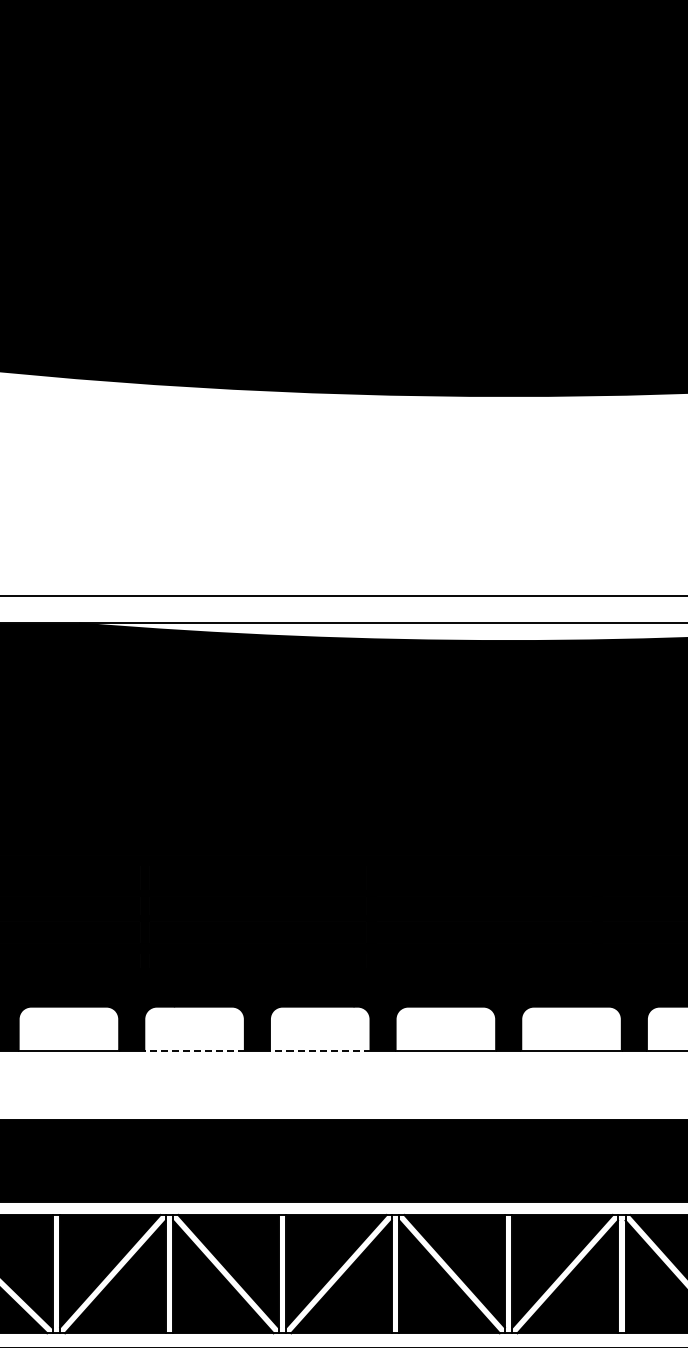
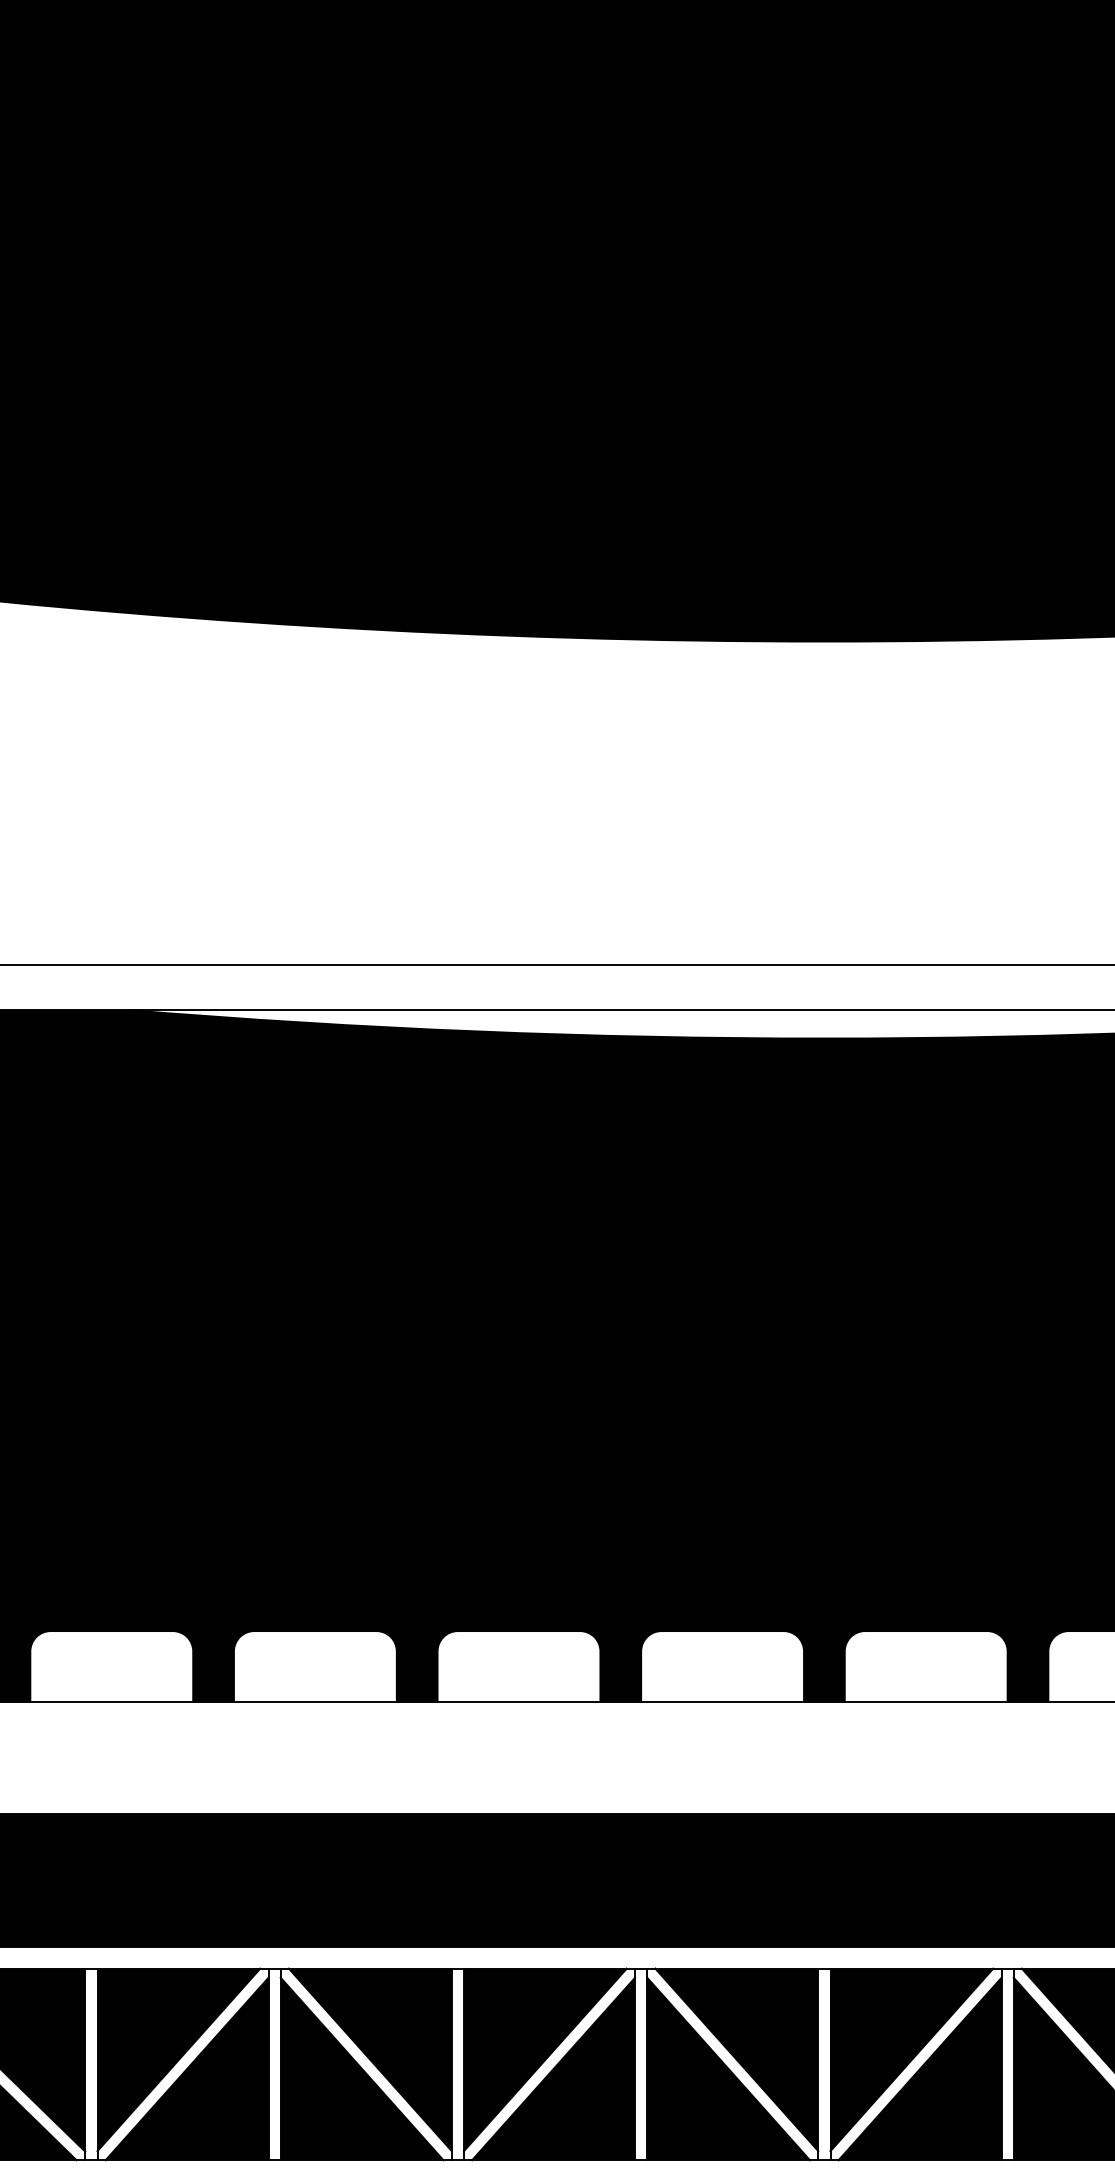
line: (194, 1050) -> (315, 1702), dashed -> solid
line: (319, 1050) -> (517, 1702), dashed -> solid

